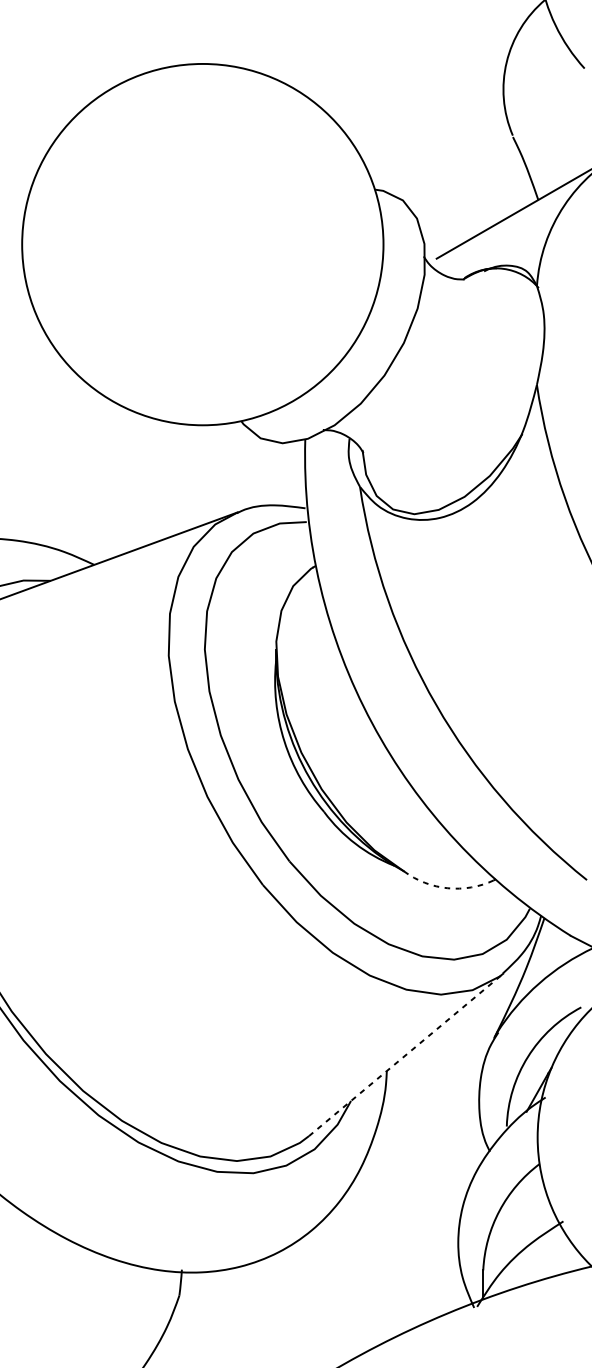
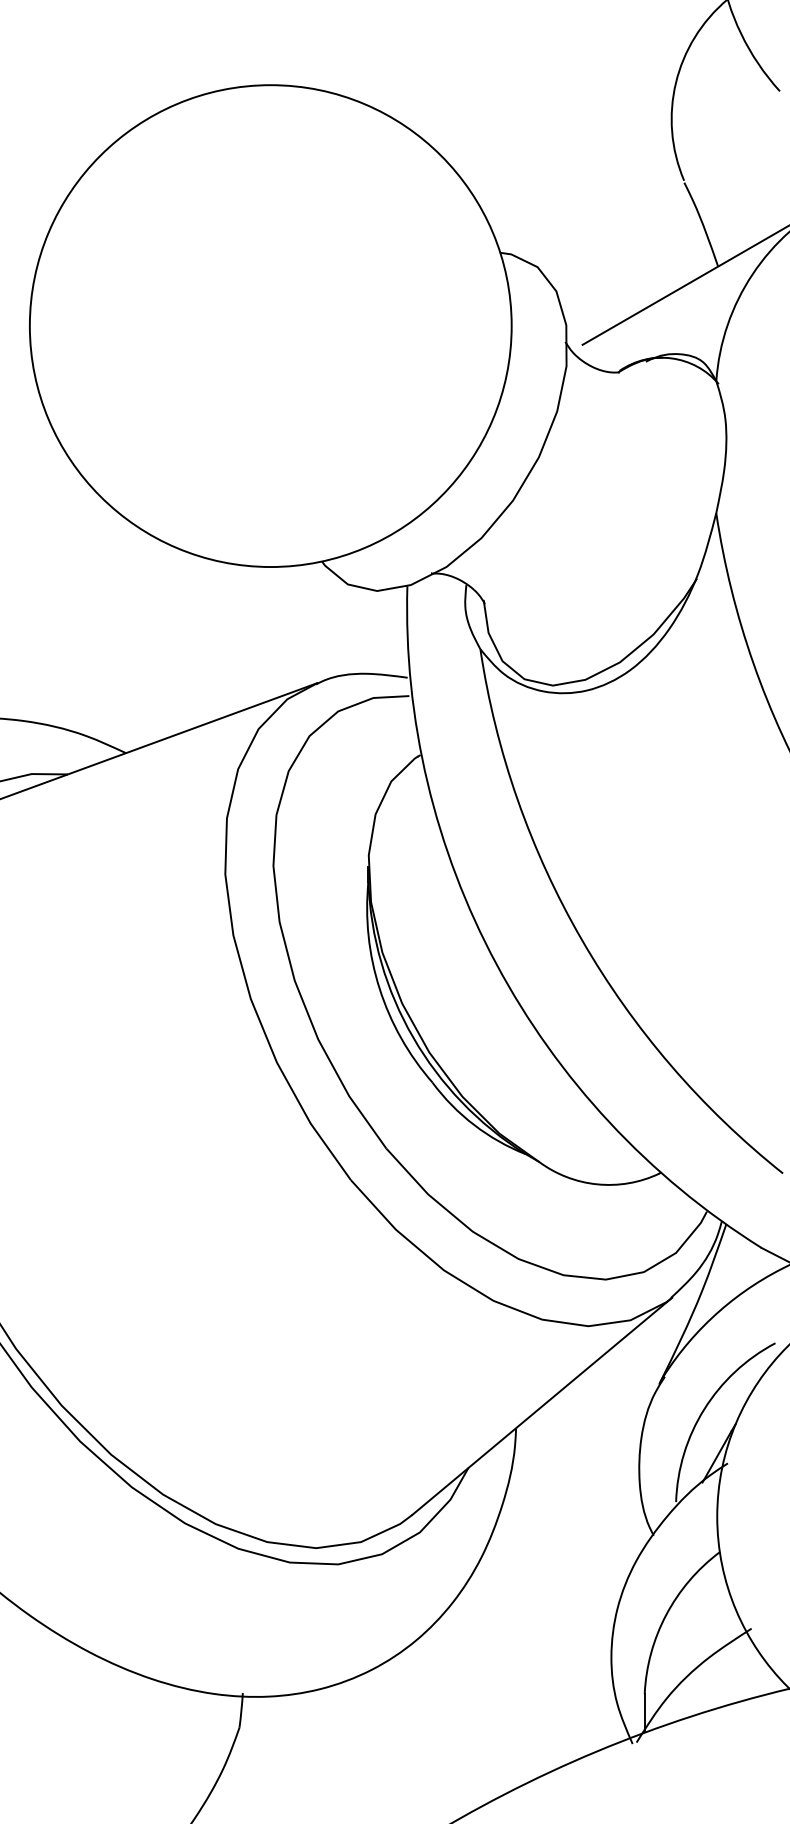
arc: (447, 888) -> (597, 1184), dashed -> solid
line: (406, 1054) -> (542, 1406), dashed -> solid

